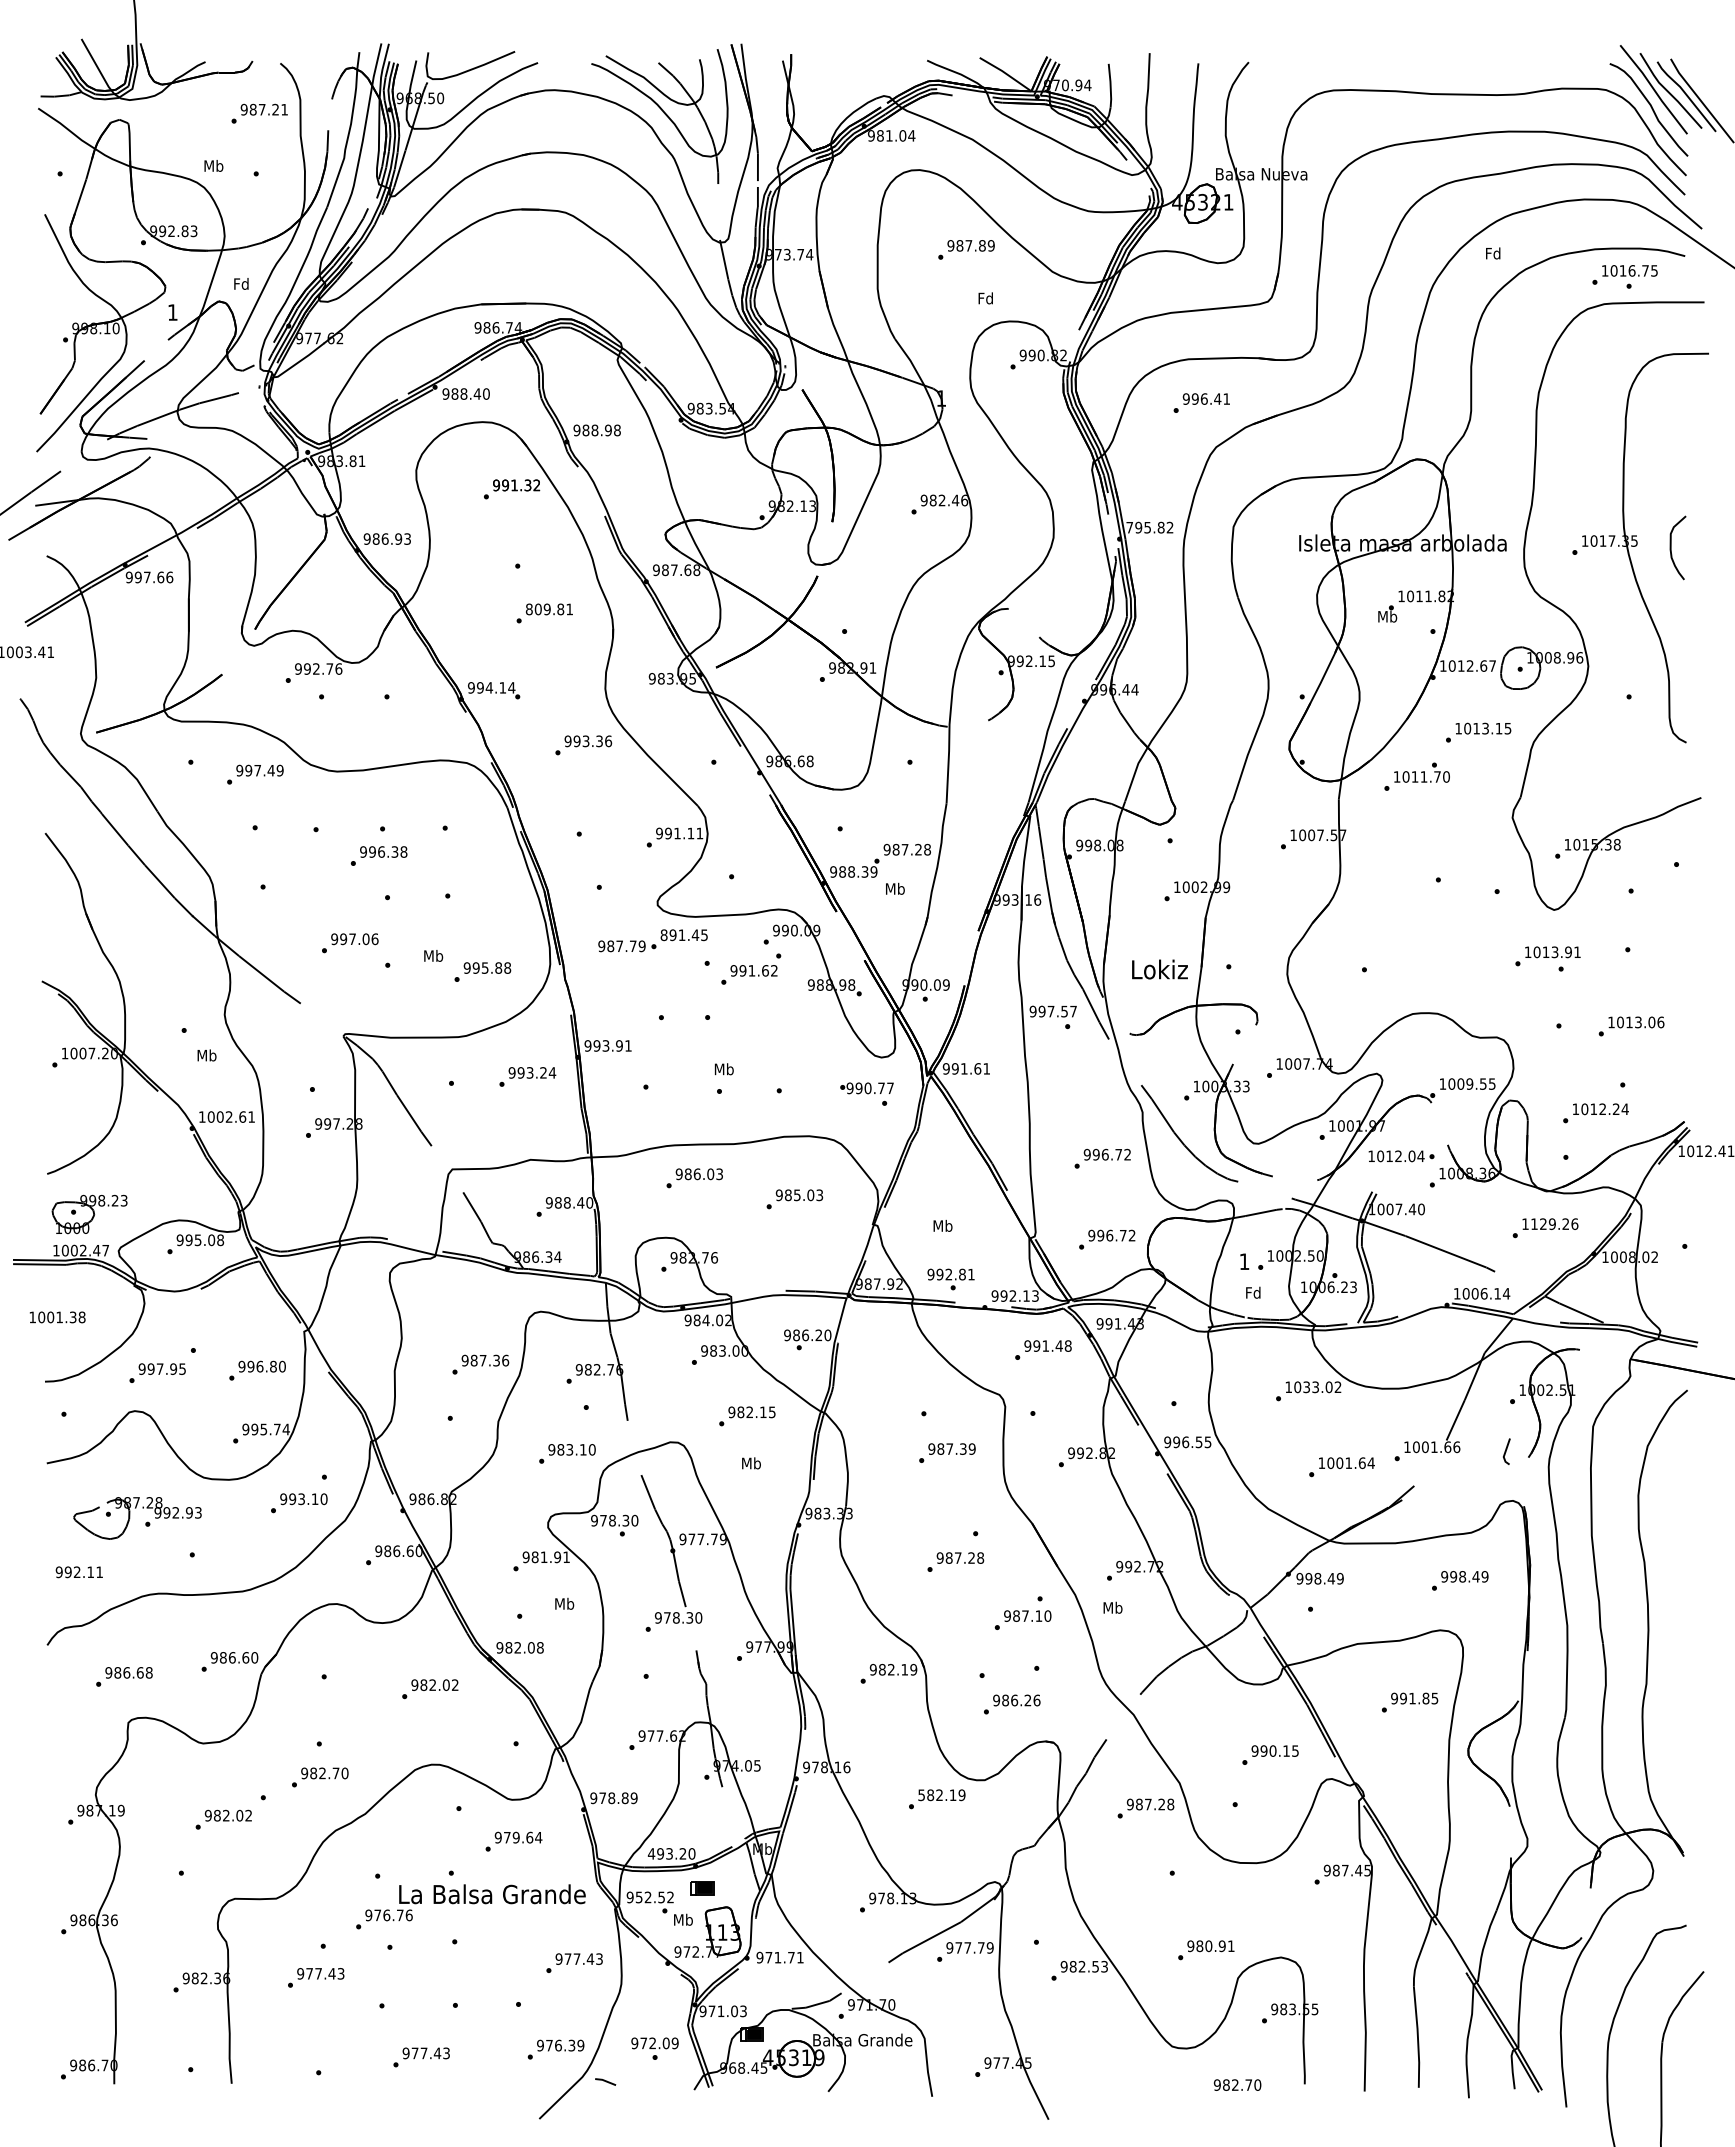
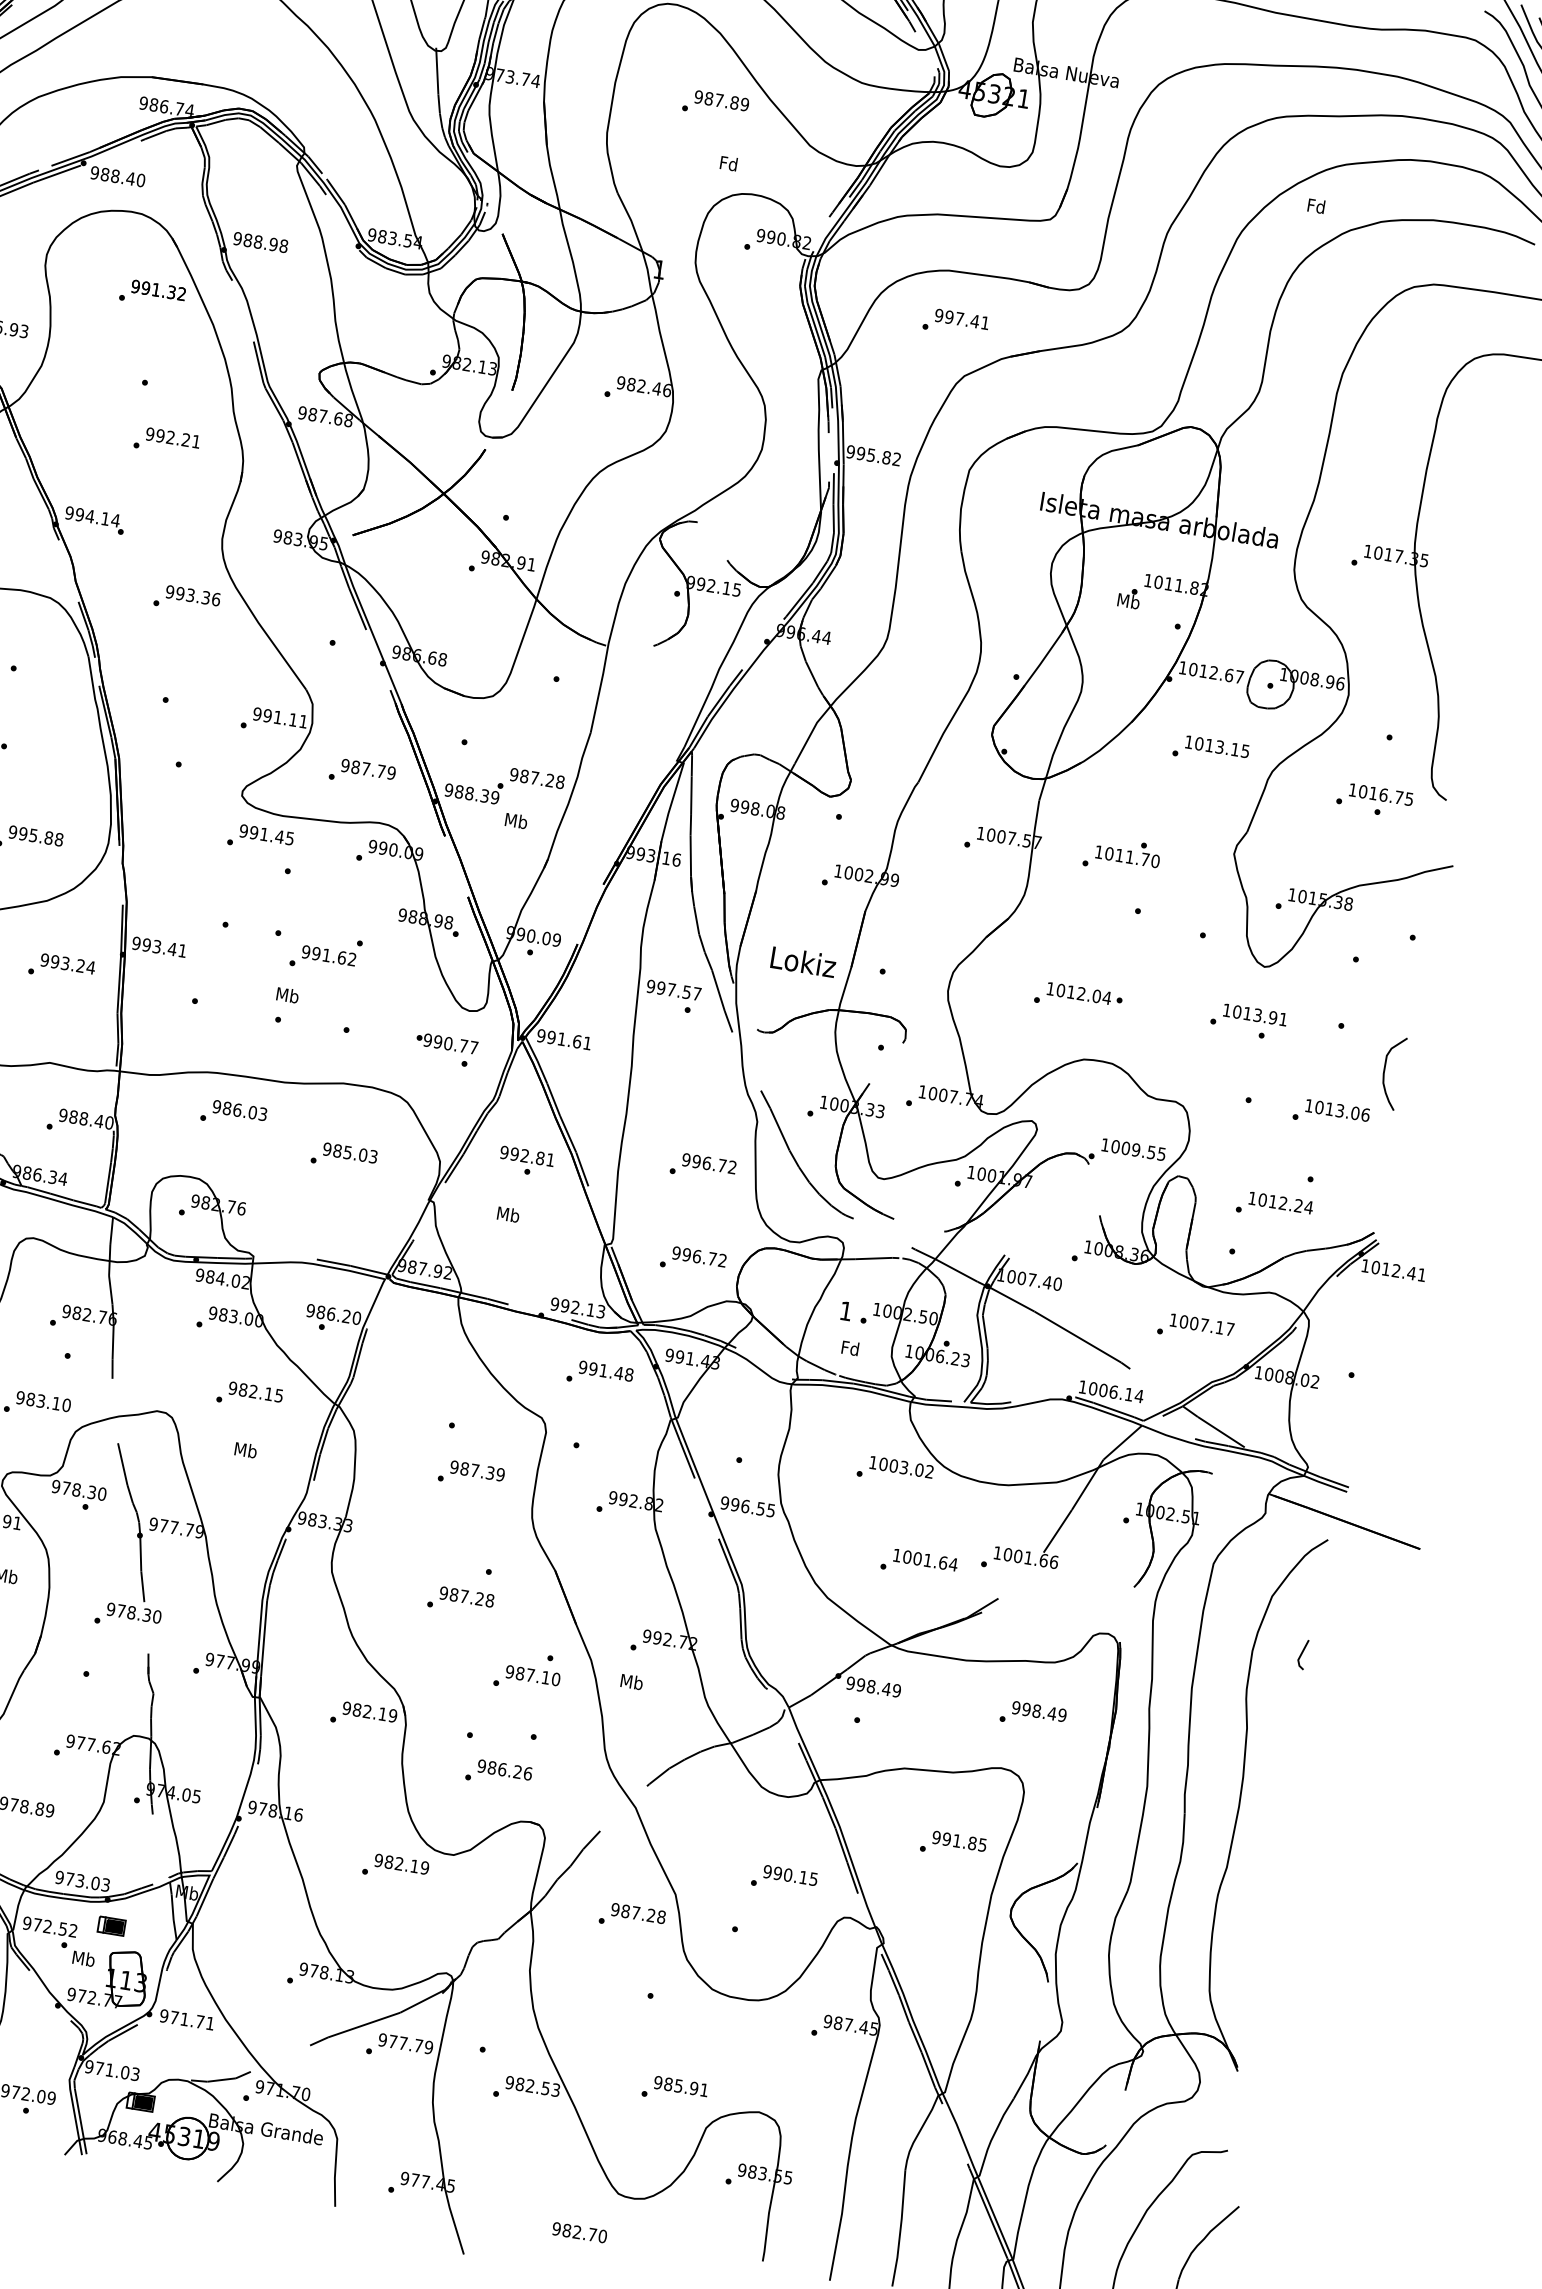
text: (1624, 276) -> (1374, 800), moved
text: (1203, 398) -> (958, 318), 996.41 -> 997.41
text: (1129, 527) -> (850, 451), 795.82 -> 995.82
curve: (1671, 547) -> (1385, 1071), moved
text: (544, 609) -> (167, 437), 809.81 -> 992.21
text: (1416, 776) -> (1121, 855), moved
text: (663, 935) -> (243, 831), 891.45 -> 991.45
text: (621, 946) -> (367, 769), moved
text: (751, 968) -> (326, 952), moved
text: (619, 1045) -> (172, 948), 993.91 -> 993.41
text: (1401, 1156) -> (1084, 994), moved
text: (1554, 1224) -> (1206, 1326), 1129.26 -> 1007.17
text: (950, 1279) -> (525, 1161), moved
text: (1306, 1387) -> (893, 1466), 1033.02 -> 1003.02
line: (1506, 1451) -> (1302, 1654), moved
text: (921, 1794) -> (378, 1859), 582.19 -> 982.19
text: (671, 1853) -> (82, 1880), 493.20 -> 973.03
text: (638, 1897) -> (36, 1924), 952.52 -> 972.52
text: (1208, 1946) -> (678, 2086), 980.91 -> 985.91
text: (1237, 2084) -> (579, 2231), moved

